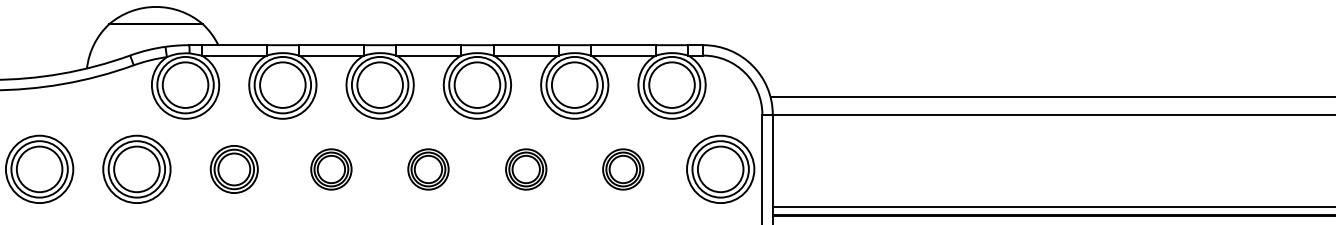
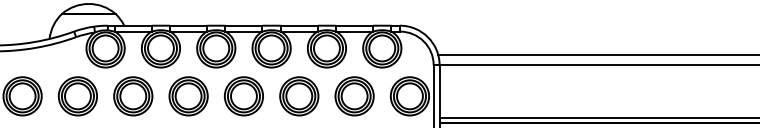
part: (234, 169) -> (133, 96), size x1.43
part: (331, 169) -> (188, 96), size x1.67
part: (427, 169) -> (243, 96), size x1.67
part: (526, 169) -> (299, 96), size x1.67
part: (623, 169) -> (354, 96), size x1.67

